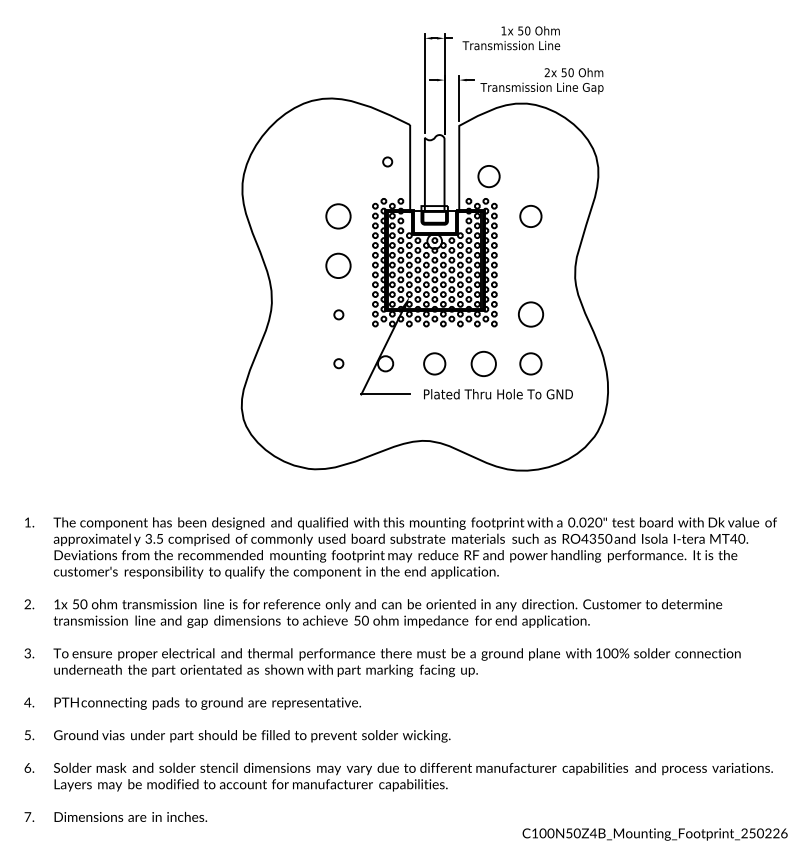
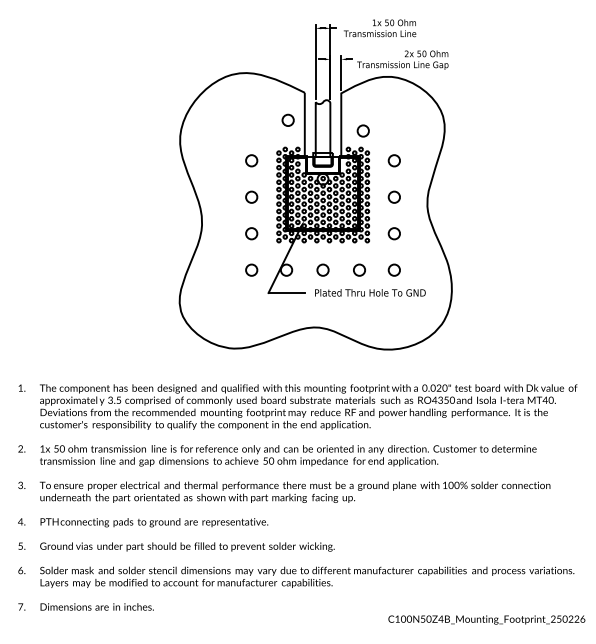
circle: (386, 160) -> (287, 119), size x1.67
circle: (487, 175) -> (362, 130), size x0.71
circle: (338, 216) -> (251, 160), size x0.62
circle: (529, 216) -> (393, 160), size x0.71
circle: (338, 264) -> (251, 196), size x0.62
circle: (529, 264) -> (393, 196), added
circle: (338, 314) -> (251, 233), size x1.67
circle: (529, 314) -> (393, 233), size x0.62
circle: (338, 362) -> (251, 269), size x1.67
circle: (433, 362) -> (322, 269), size x0.71
circle: (483, 362) -> (359, 269), size x0.62
circle: (529, 362) -> (393, 269), size x0.71

